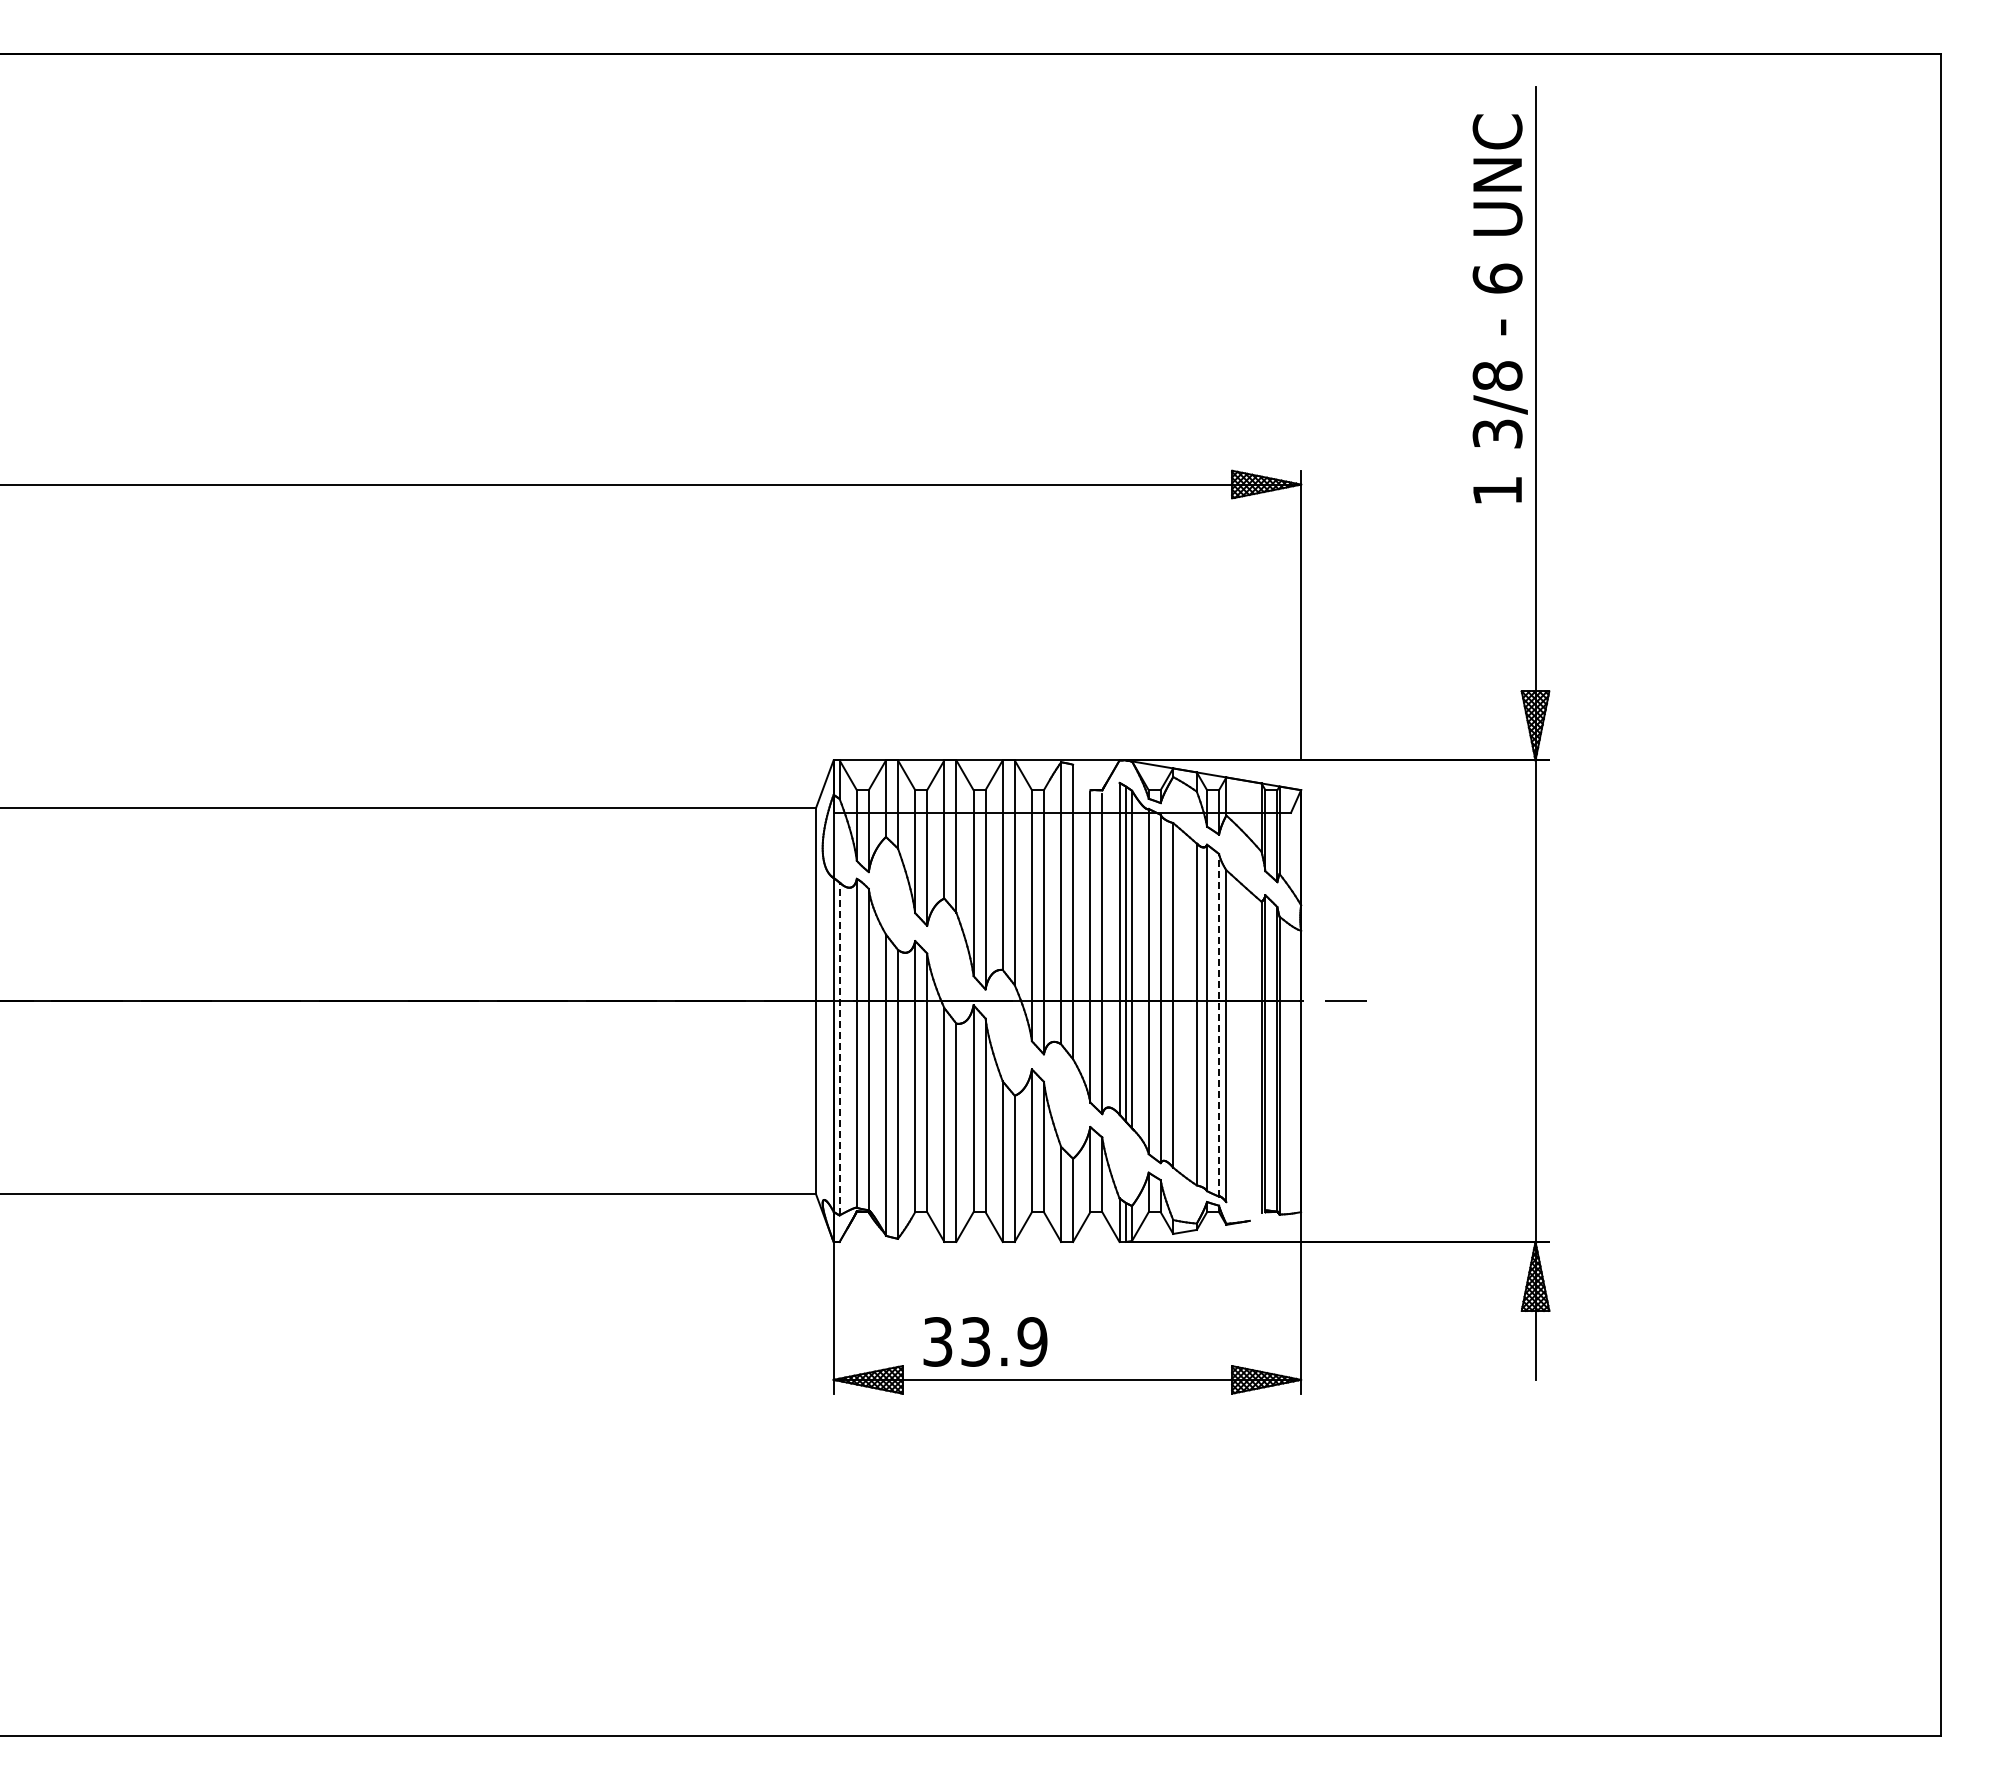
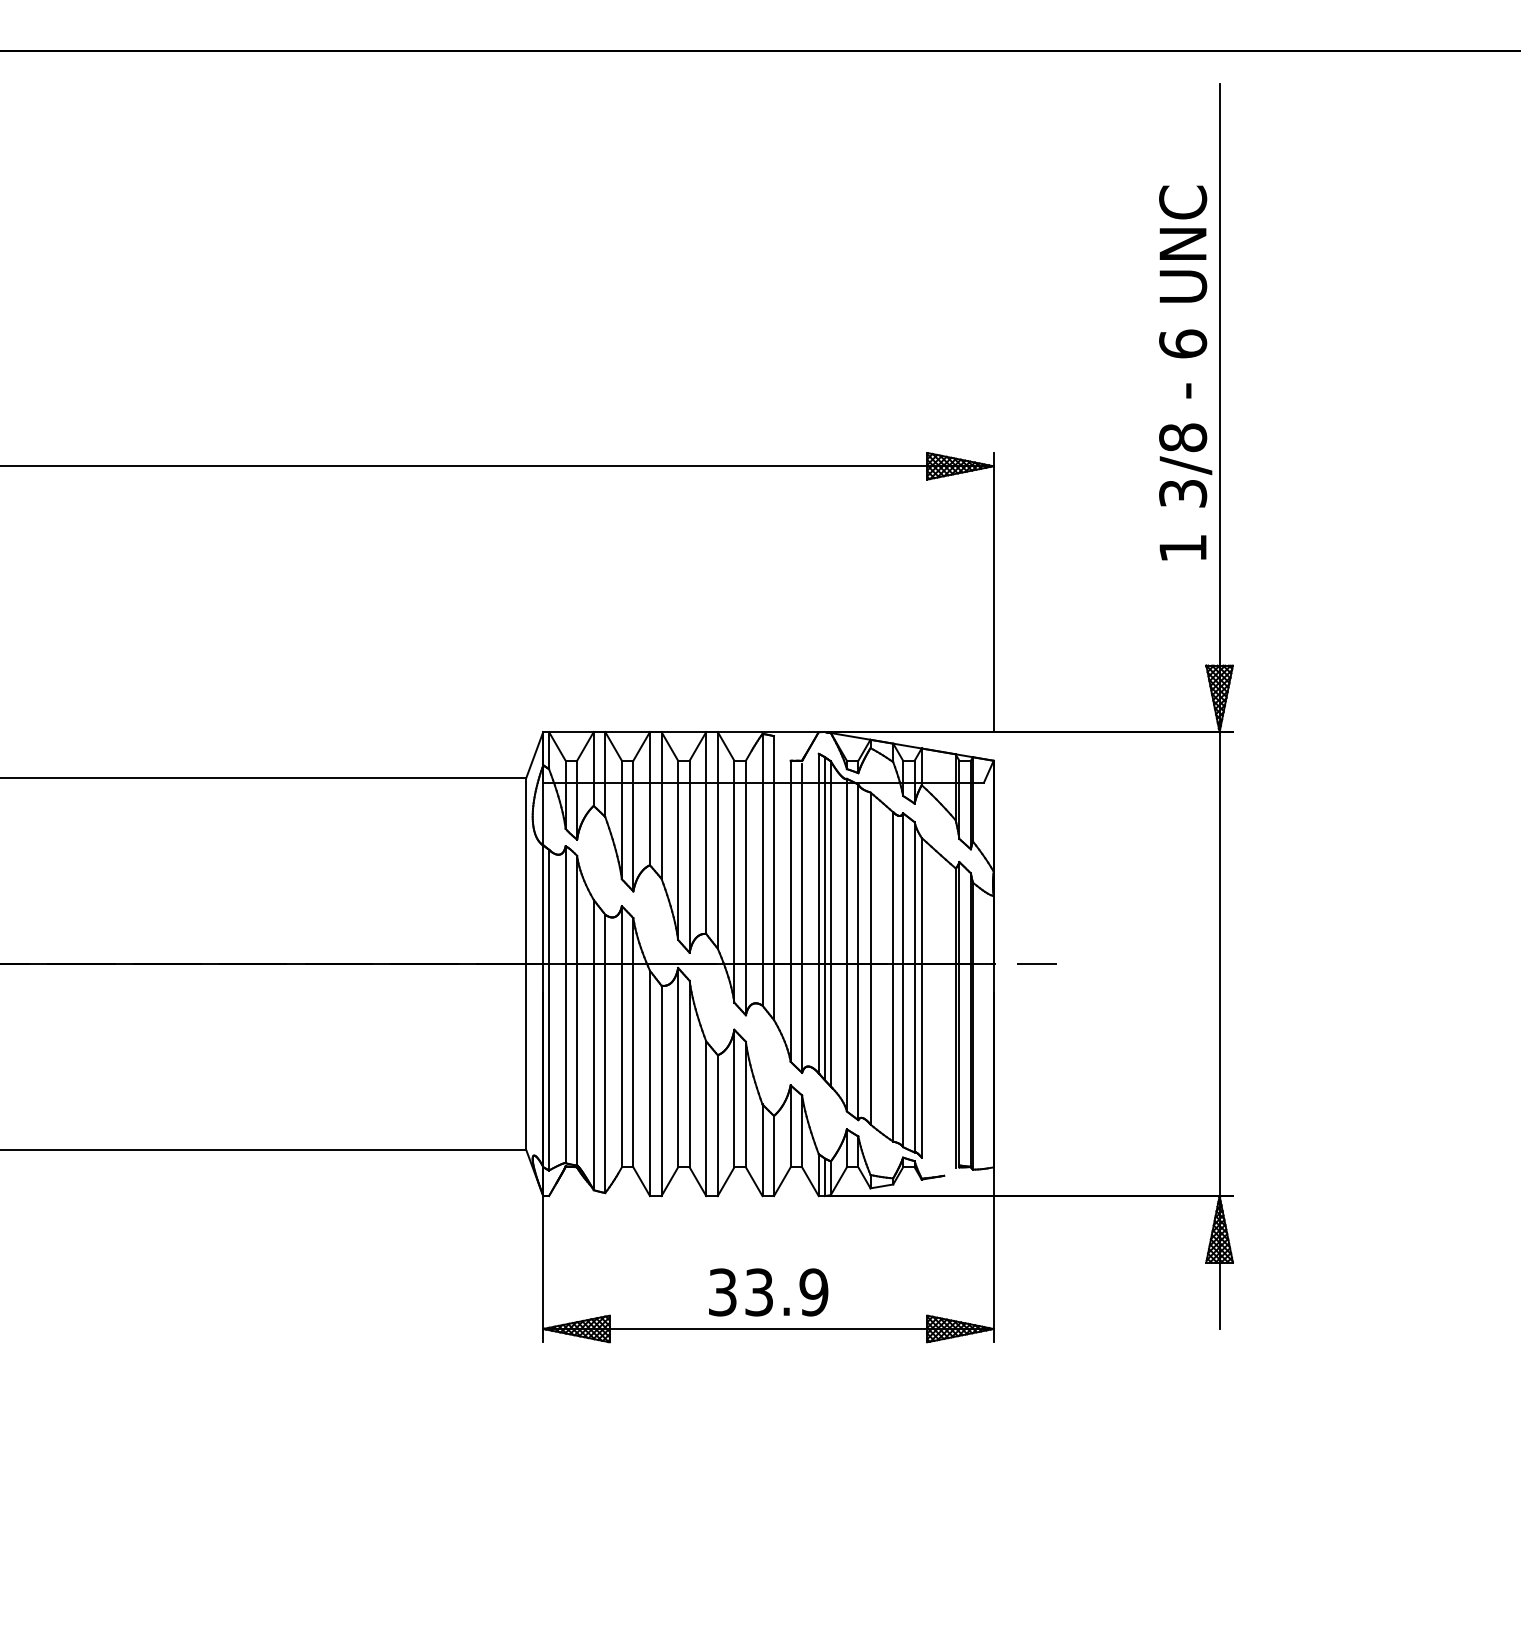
text: (1499, 308) -> (1184, 372), moved
line: (1219, 1024) -> (915, 986), dashed -> solid
line: (839, 1048) -> (548, 1009), dashed -> solid
text: (985, 1341) -> (768, 1292), moved

